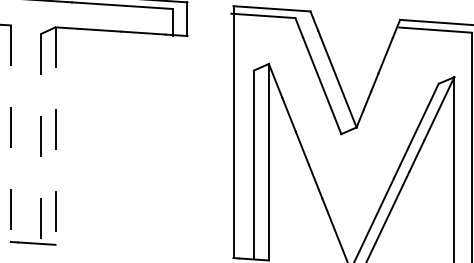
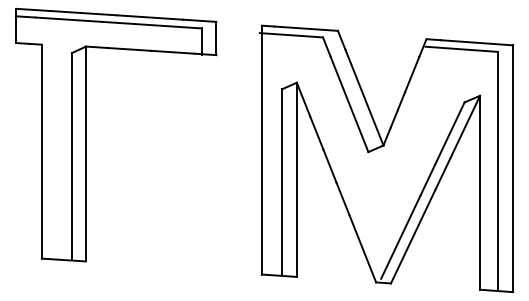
line: (10, 133) -> (41, 151), dashed -> solid
line: (56, 136) -> (86, 154), dashed -> solid
line: (40, 137) -> (71, 155), dashed -> solid

